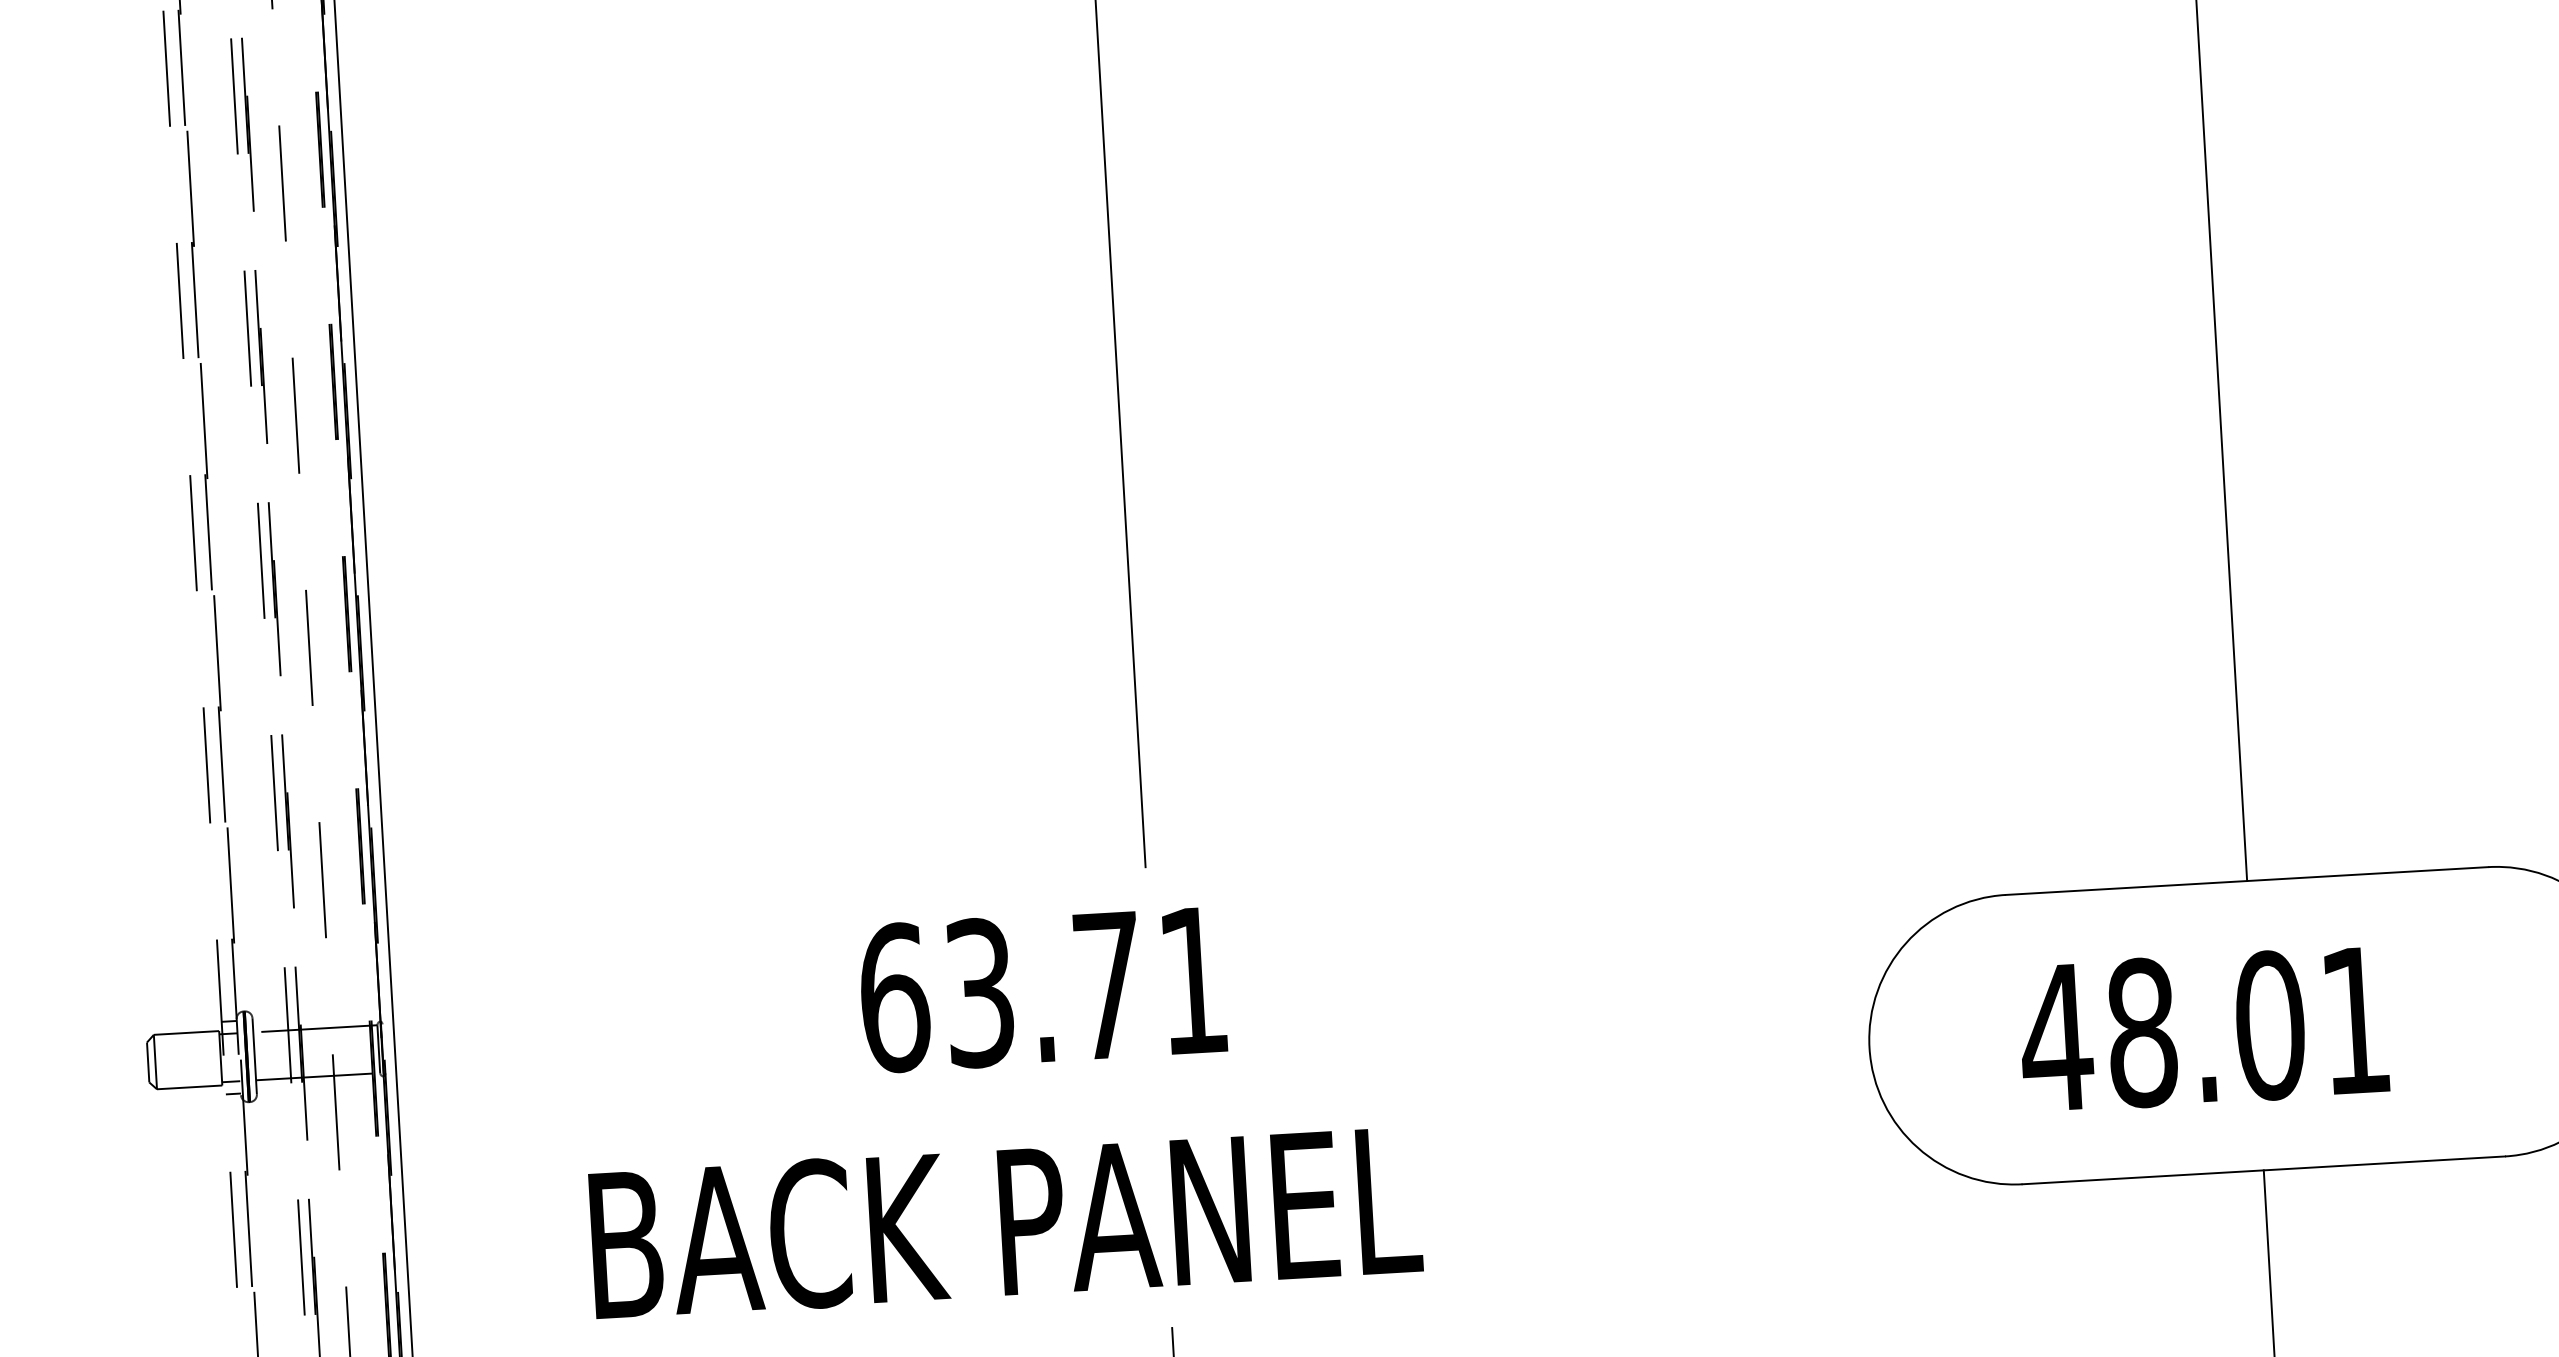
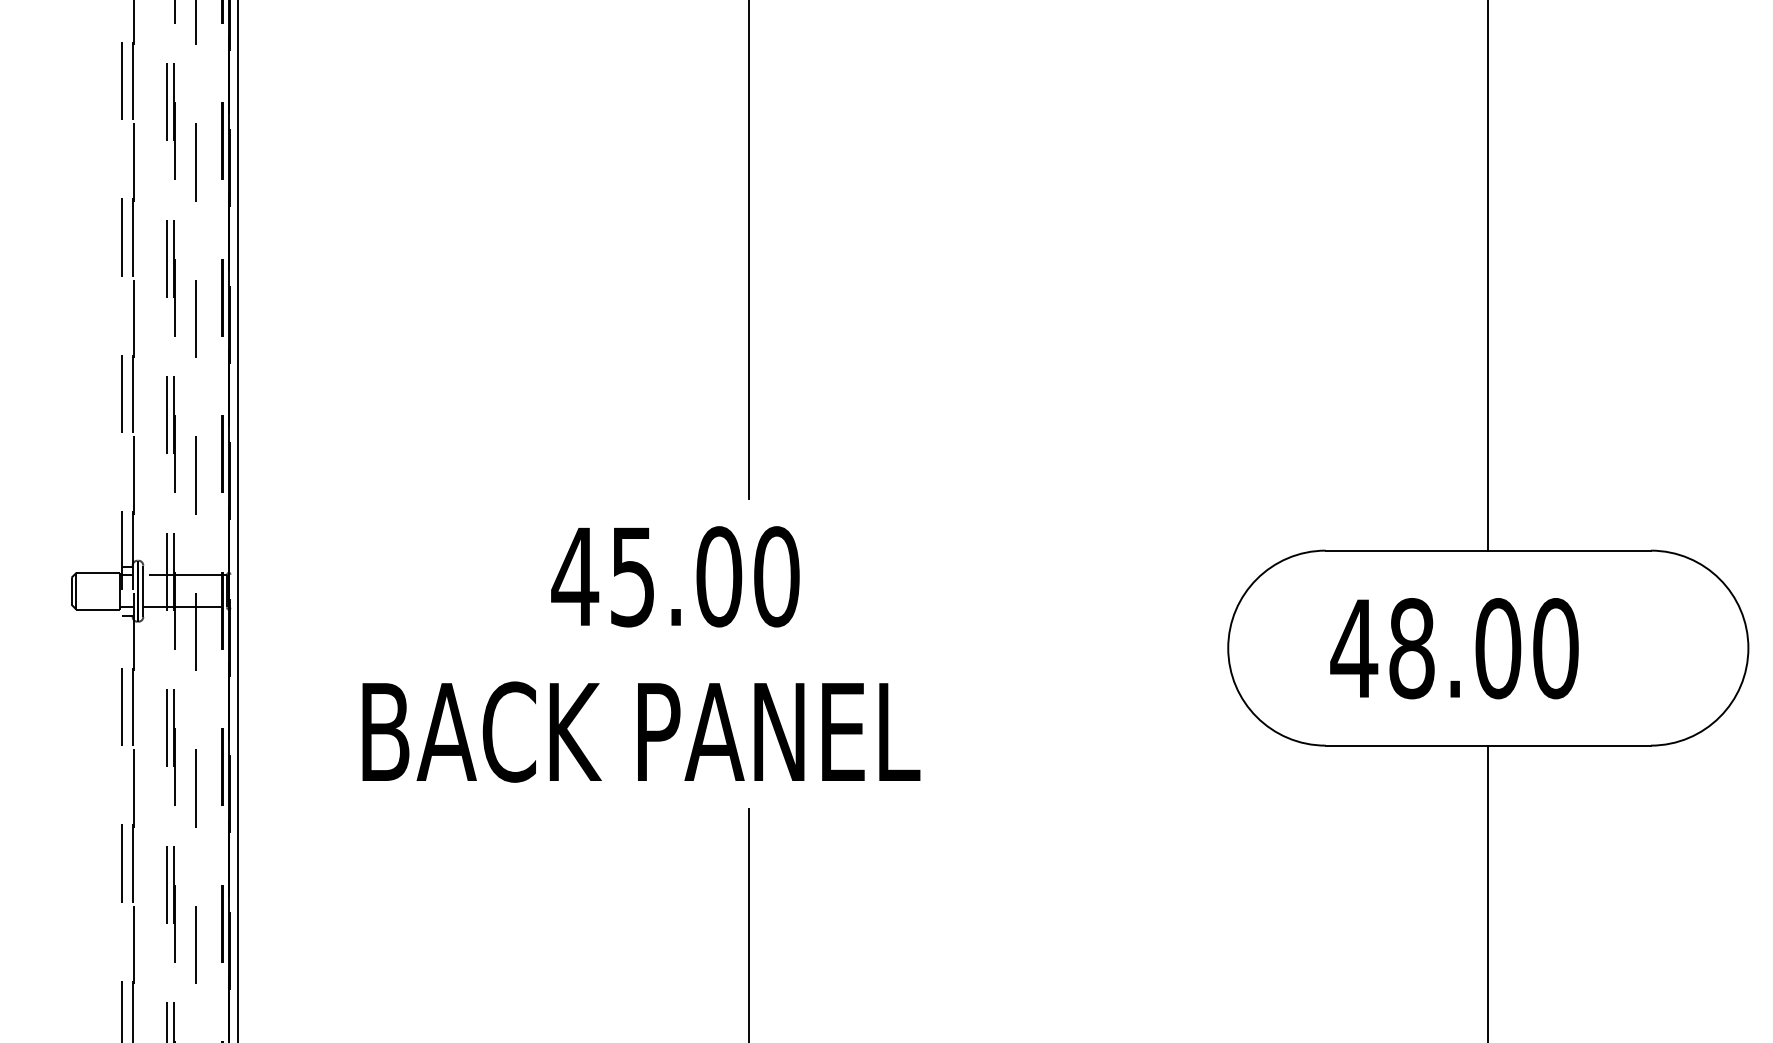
text: (1043, 988) -> (675, 576), 63.71 -> 45.00
text: (2355, 1020) -> (1555, 648), 48.01 -> 48.00

